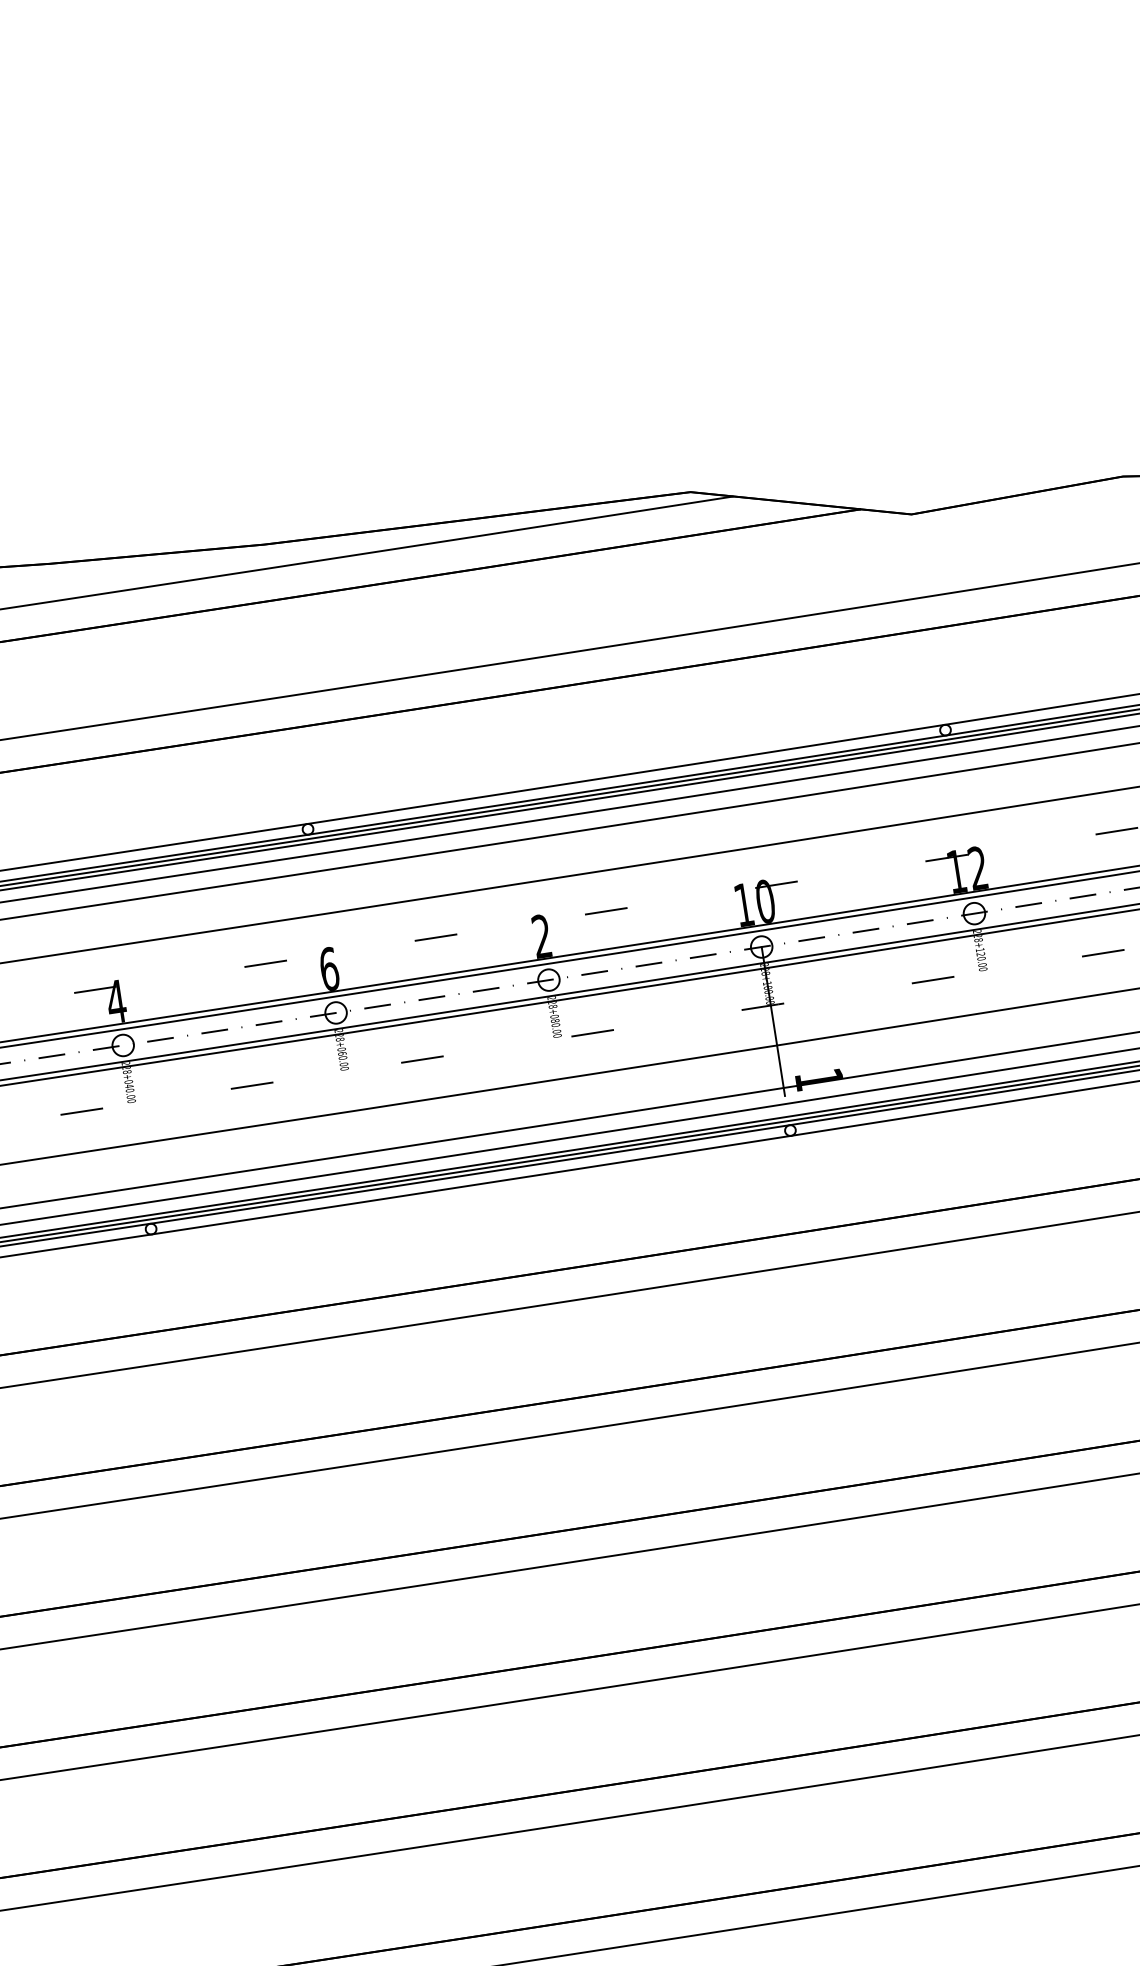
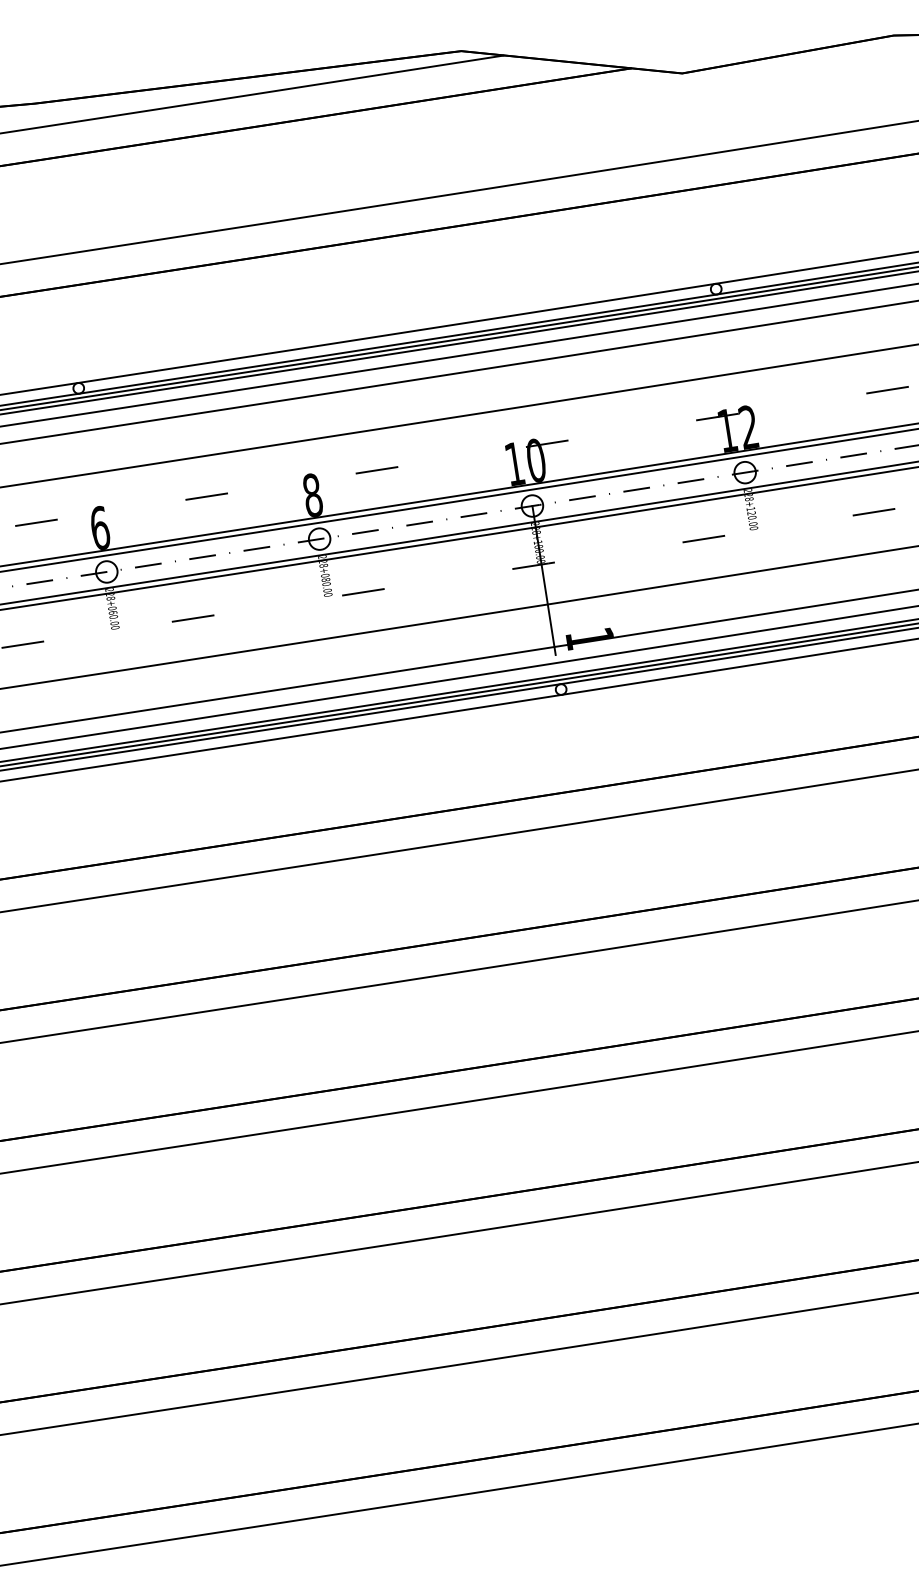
text: (541, 936) -> (312, 495), 2 -> 8

